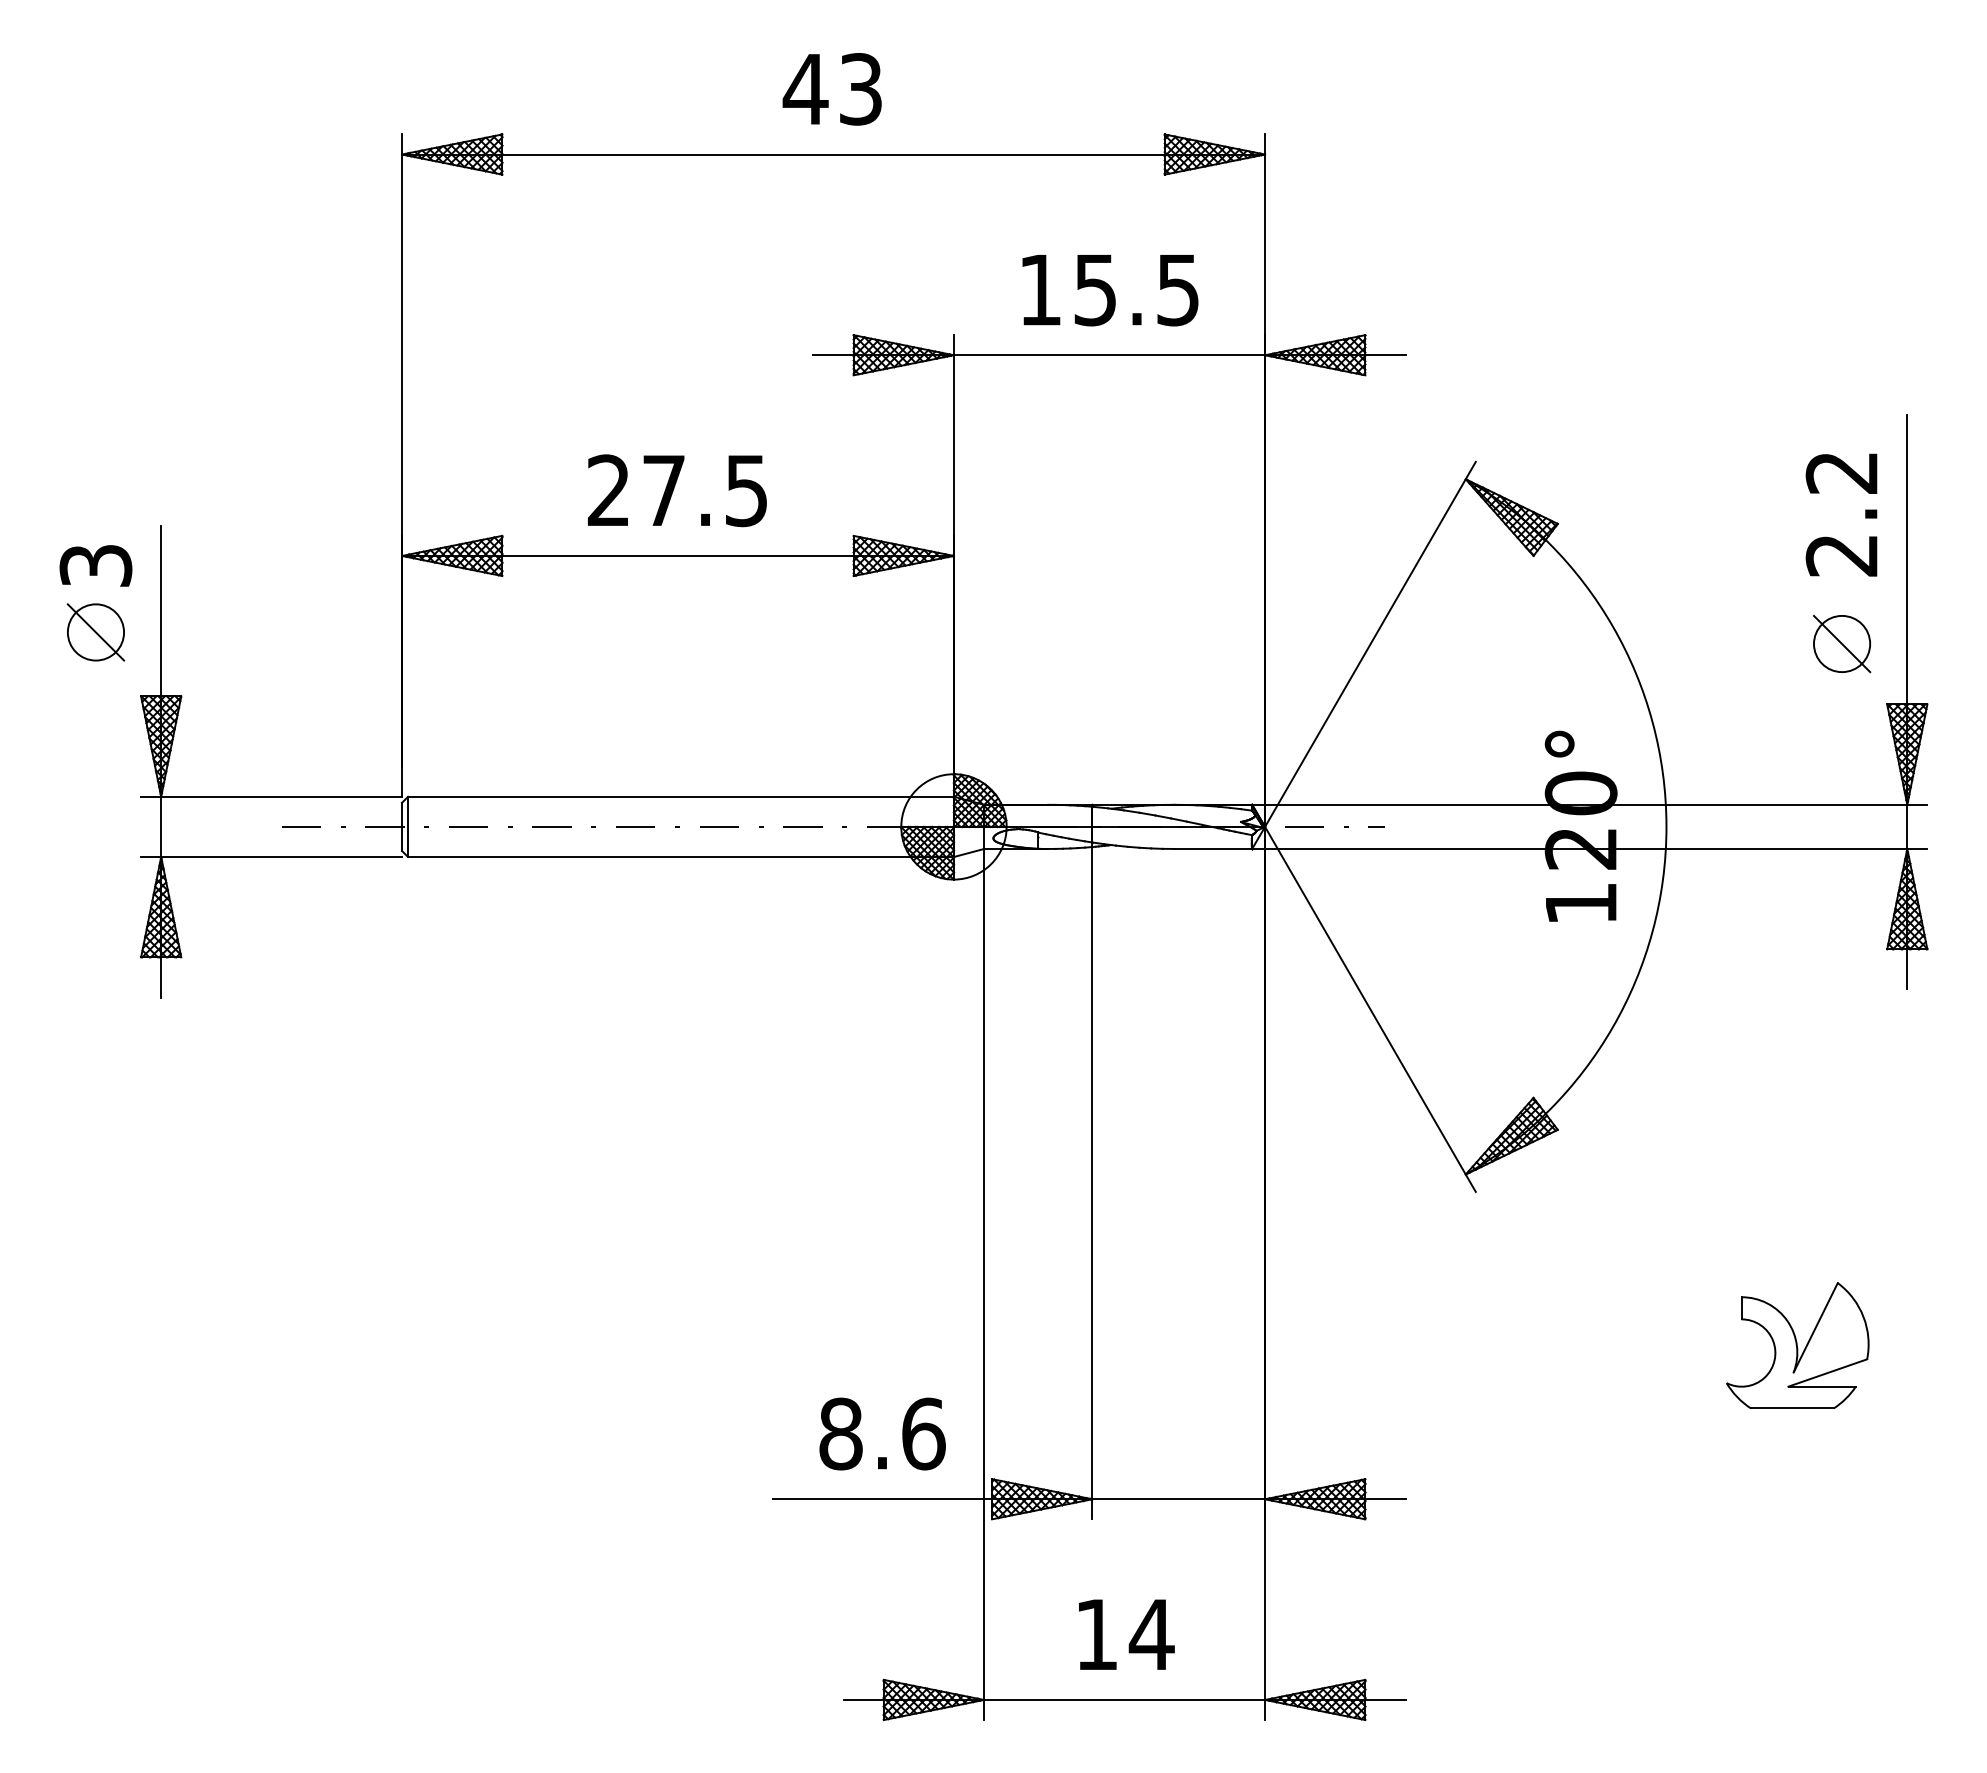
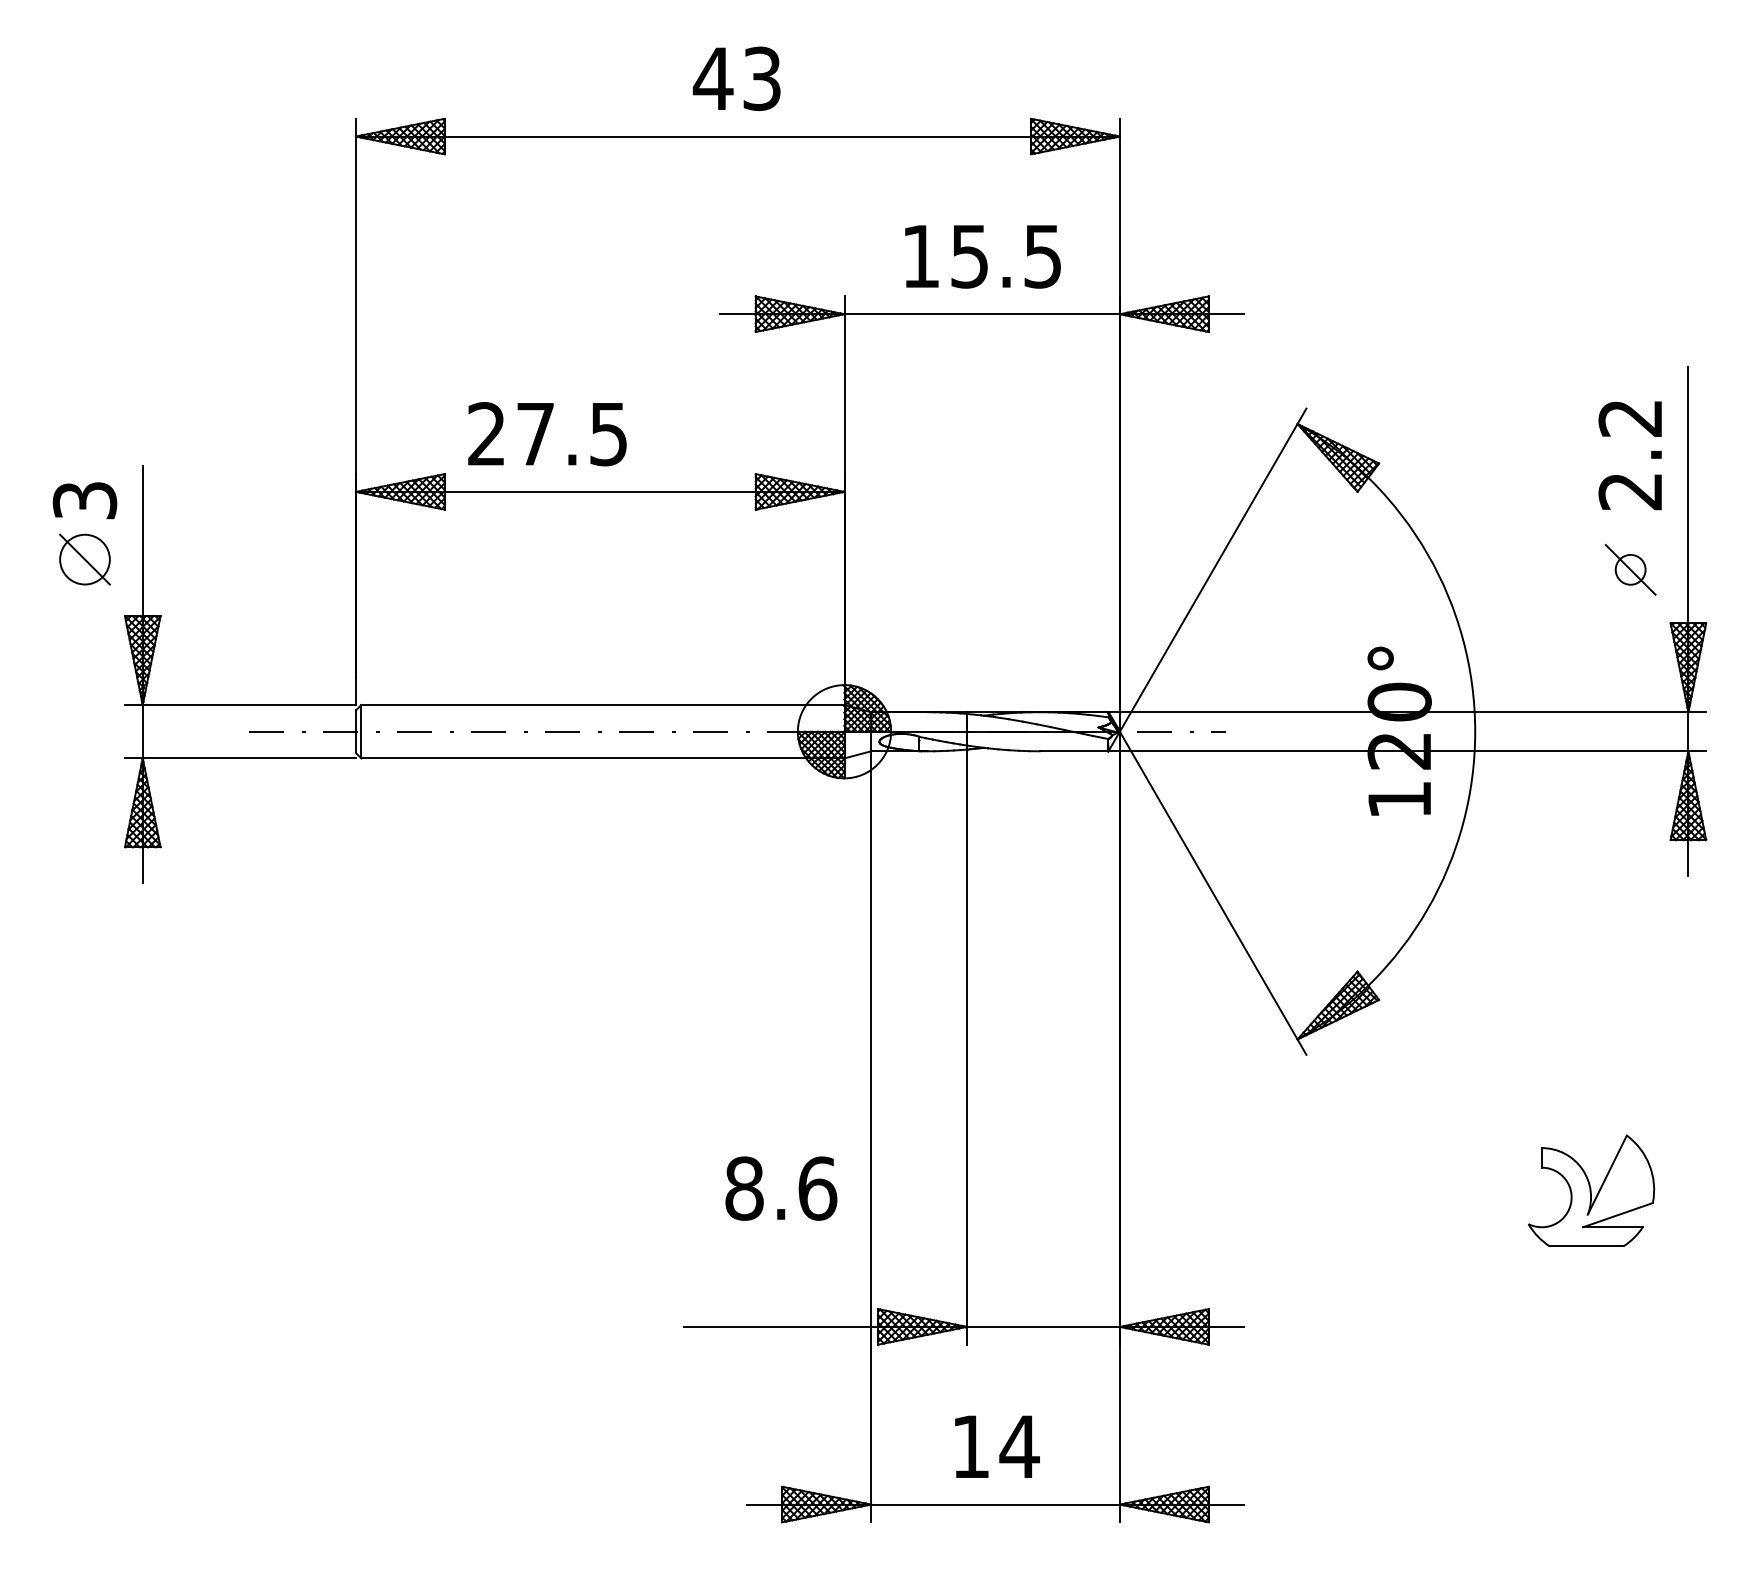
text: (677, 490) -> (547, 433), moved
circle: (1841, 643) -> (1630, 569), size x0.6
text: (882, 1433) -> (781, 1188), moved

